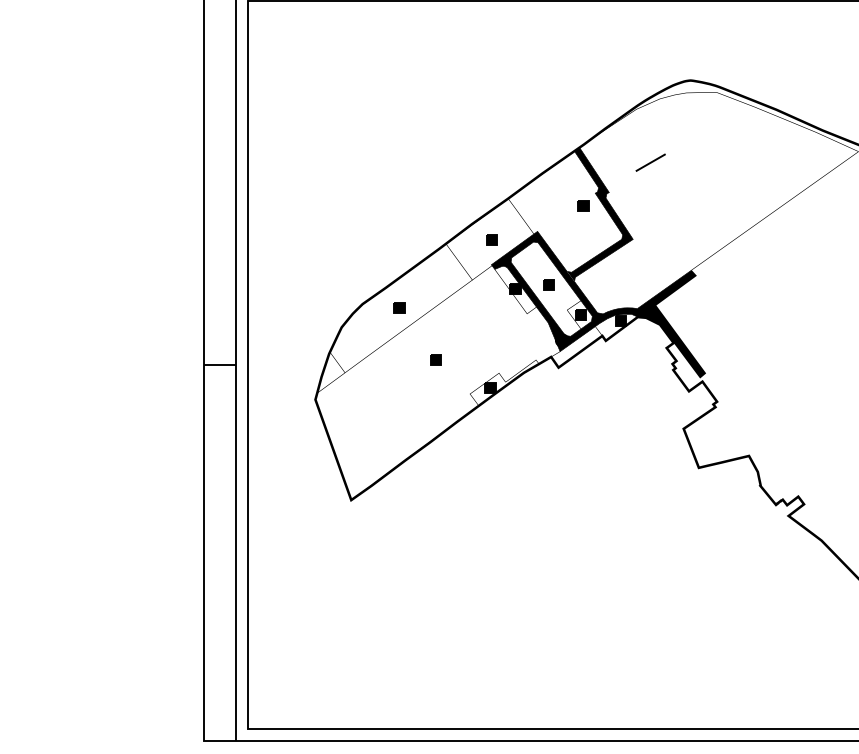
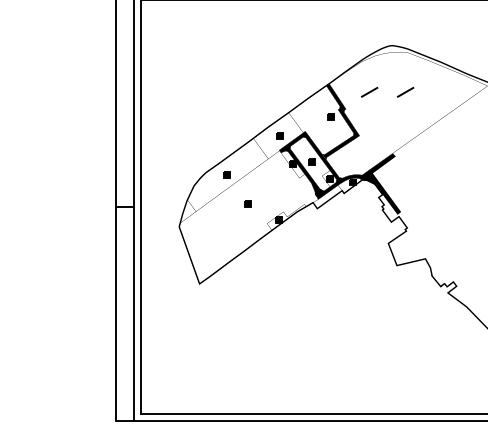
line: (713, 161) -> (405, 91), added

